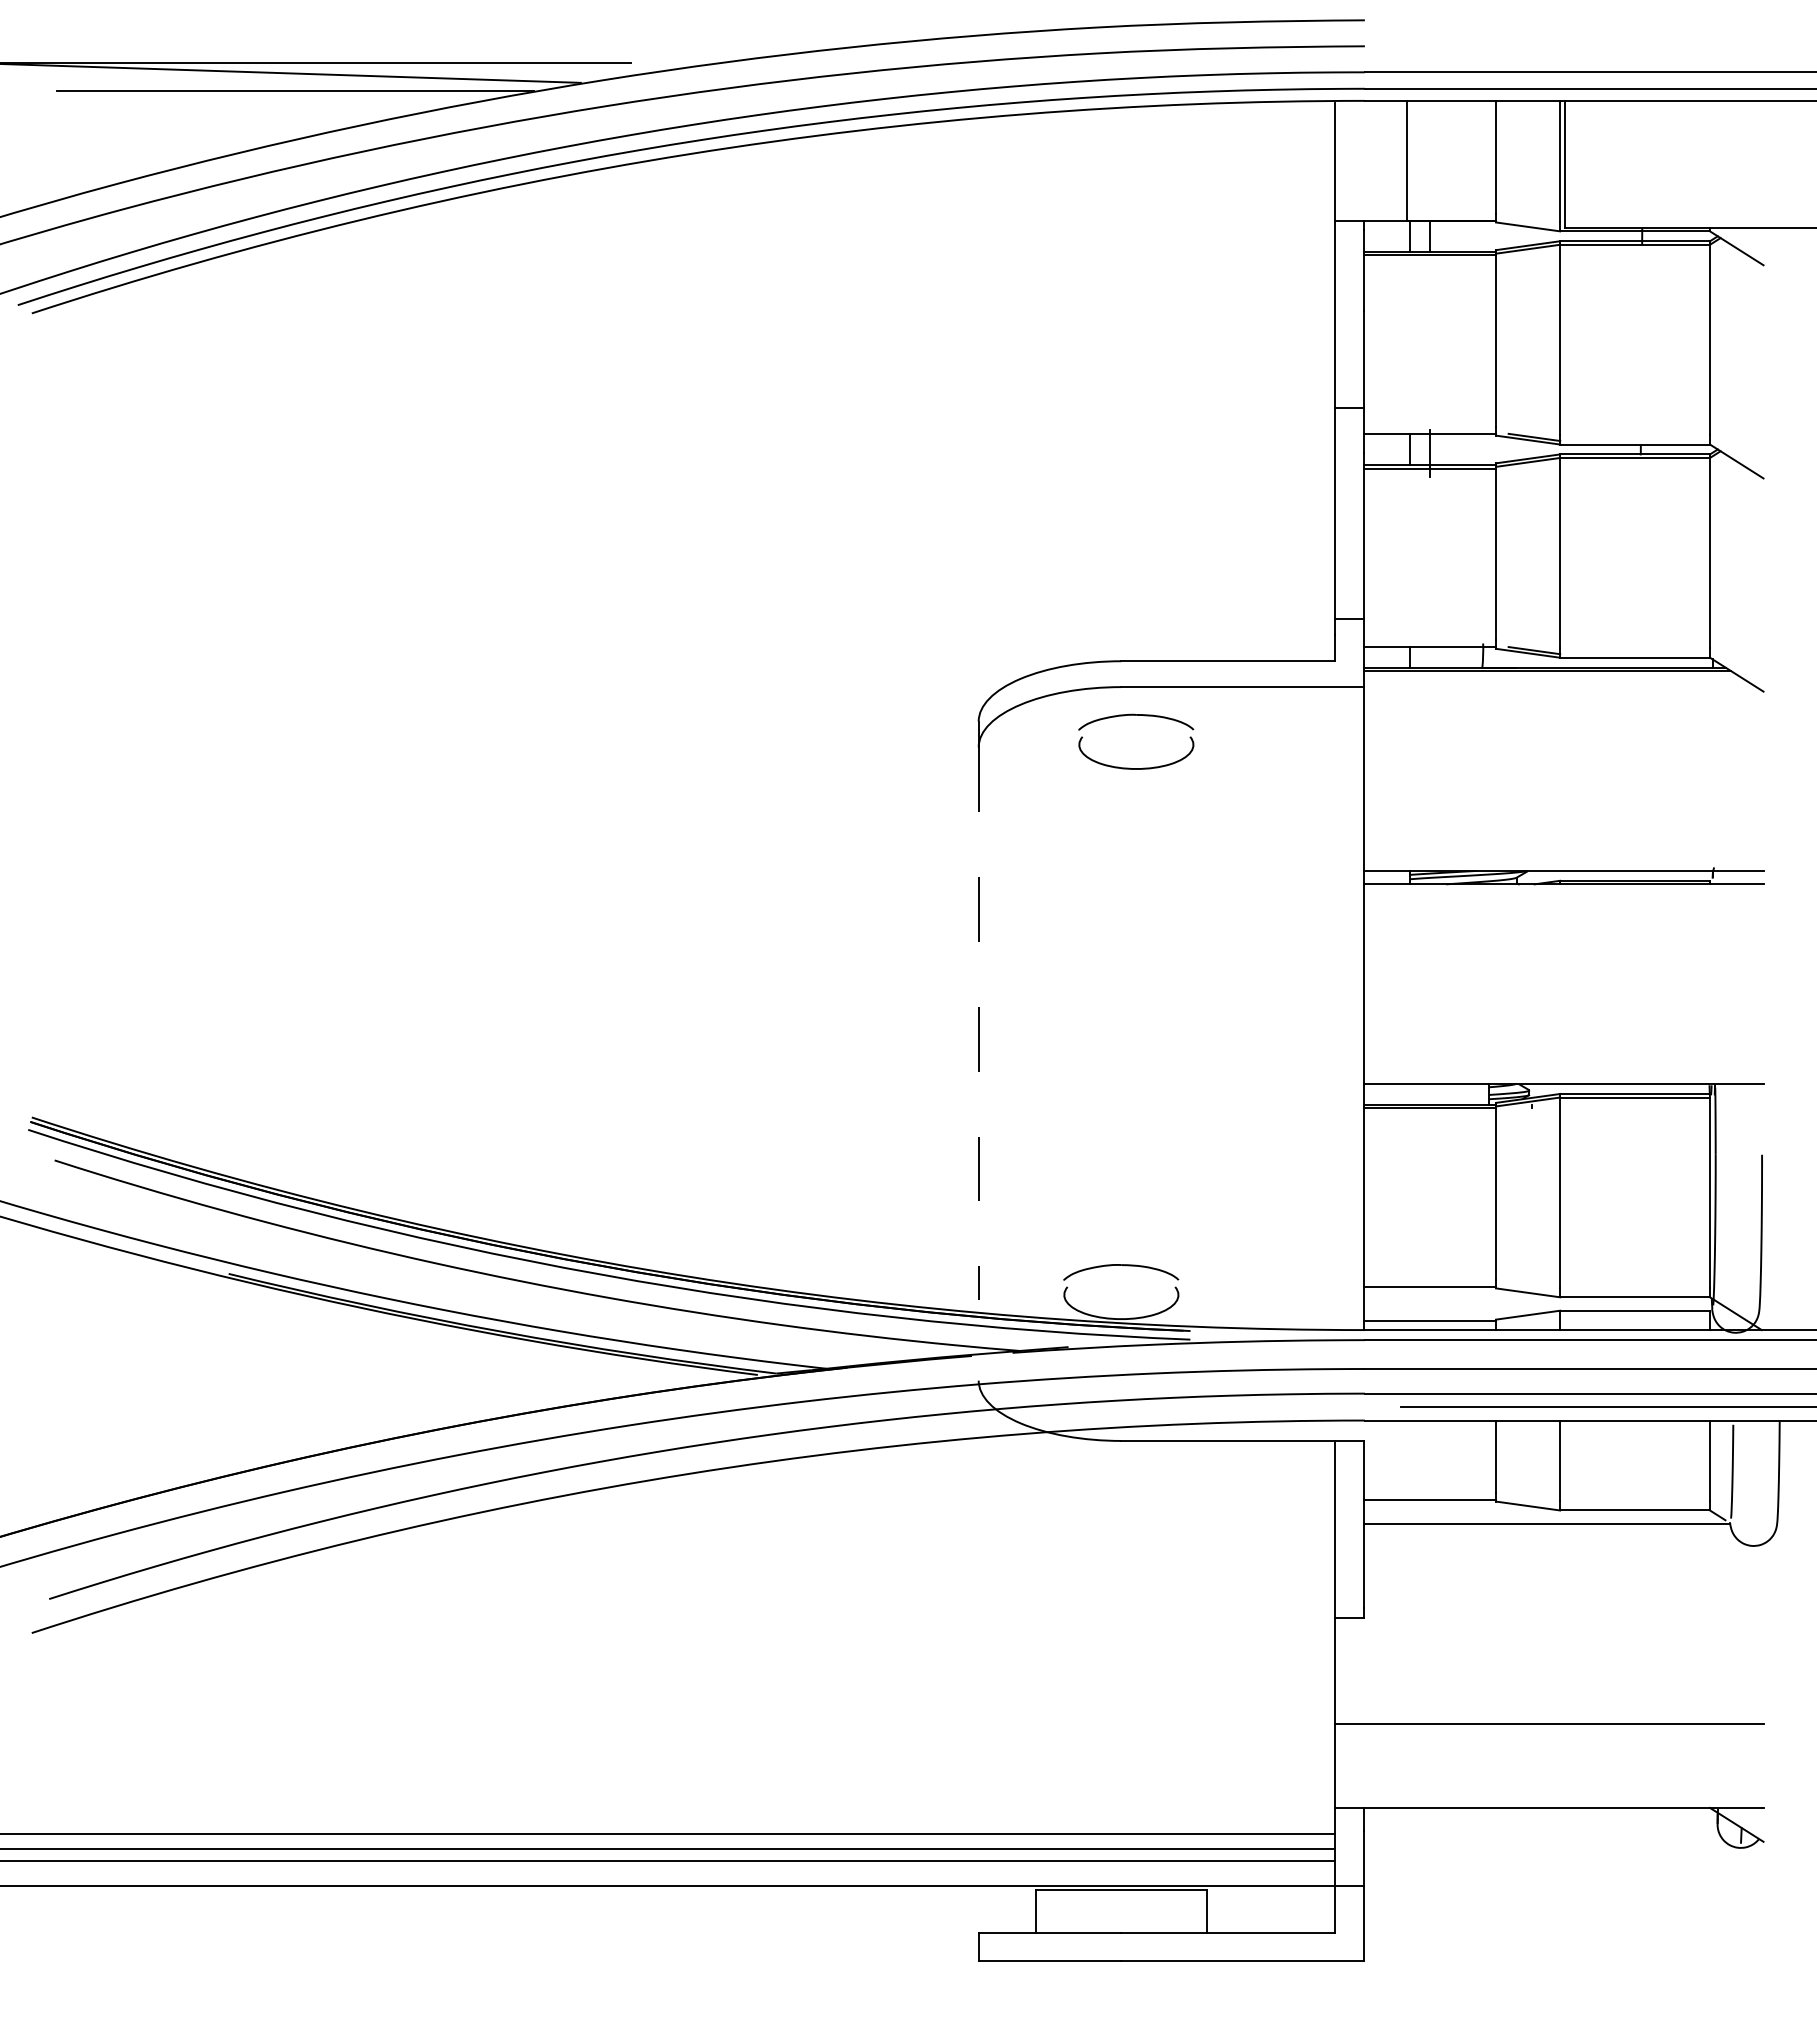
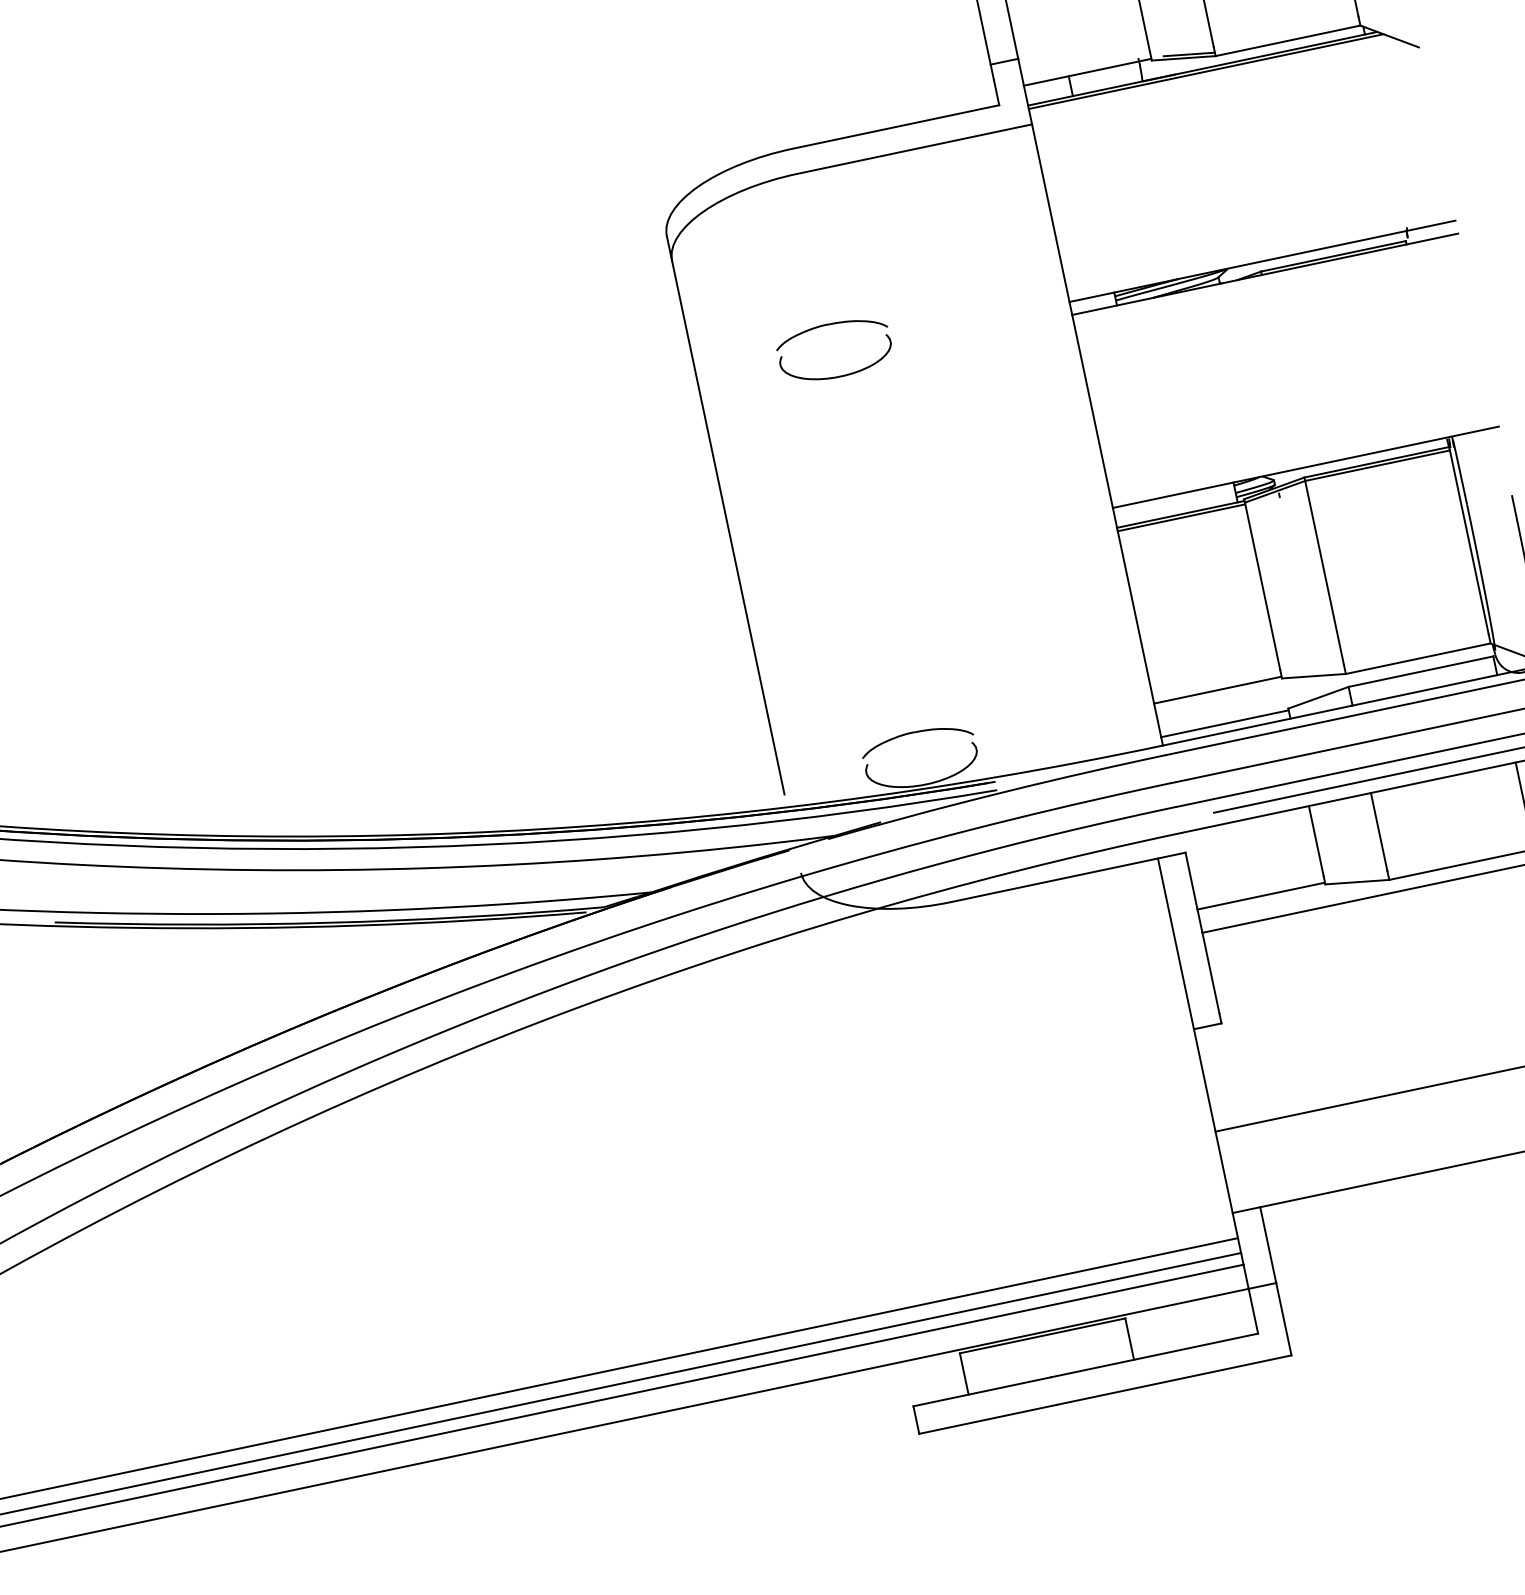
part: (1136, 715) -> (829, 324), moved
line: (978, 1024) -> (728, 528), dashed -> solid

